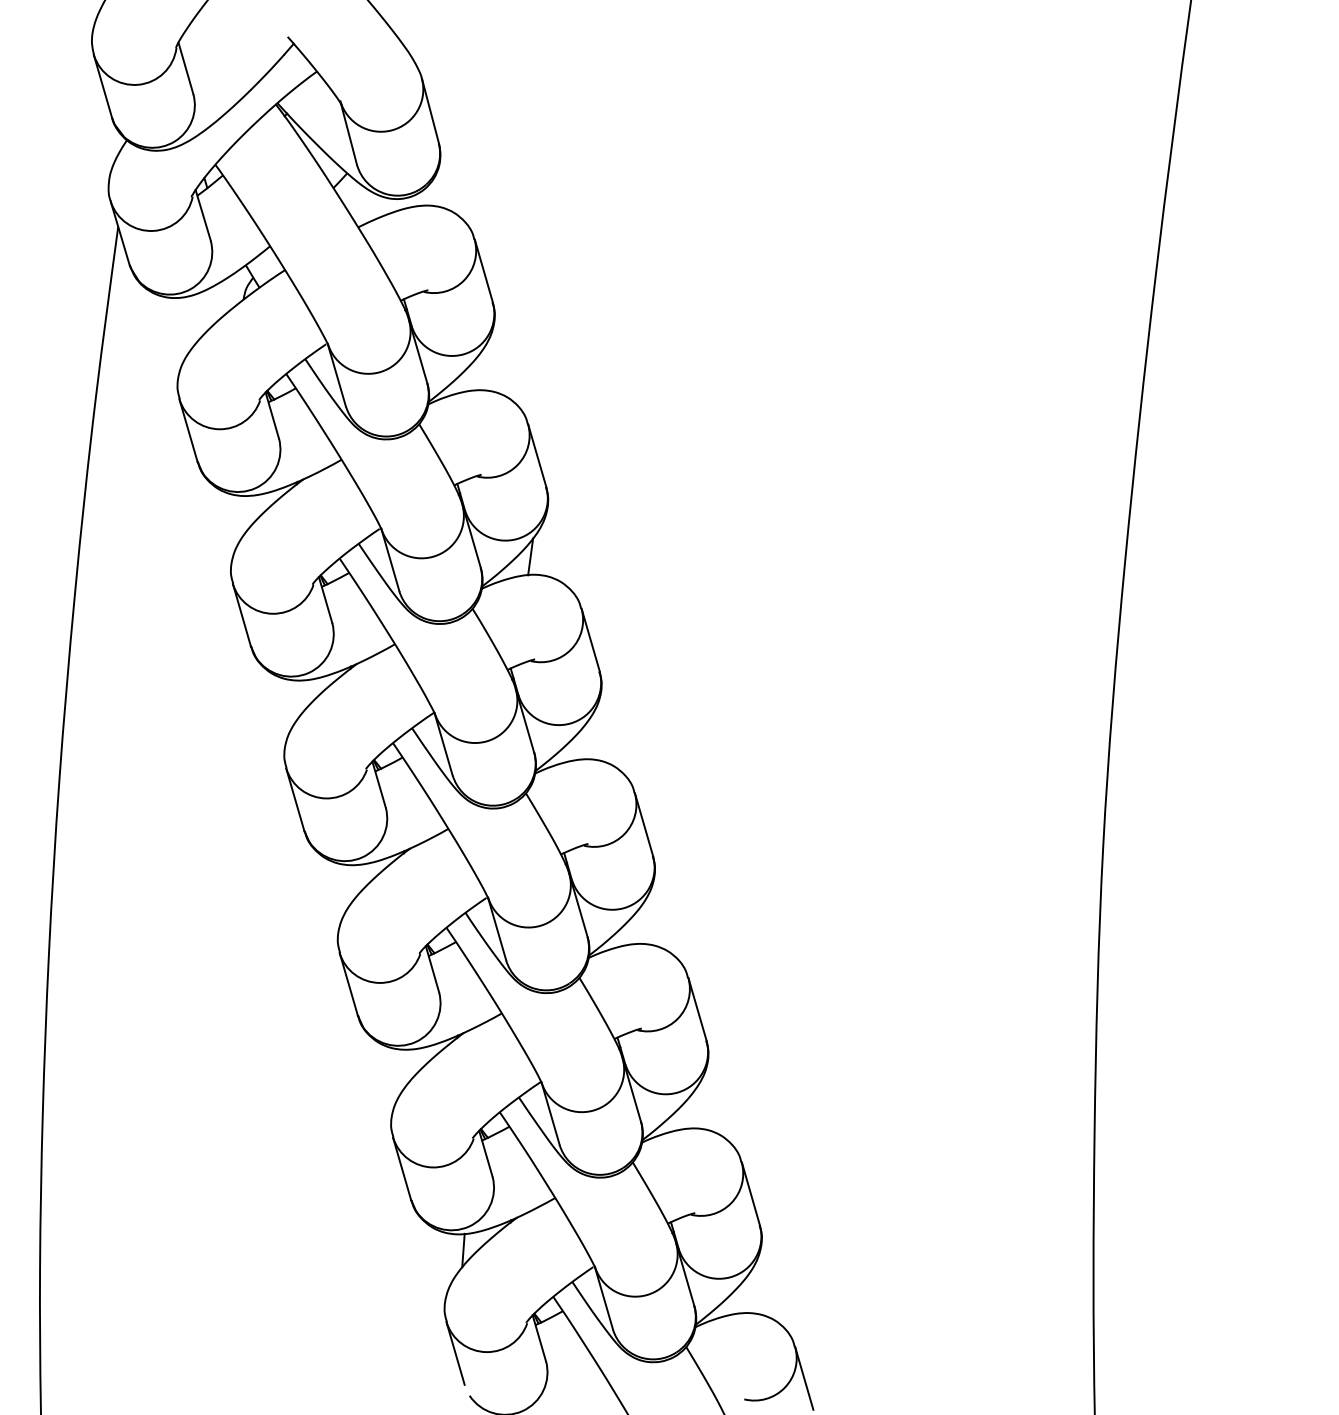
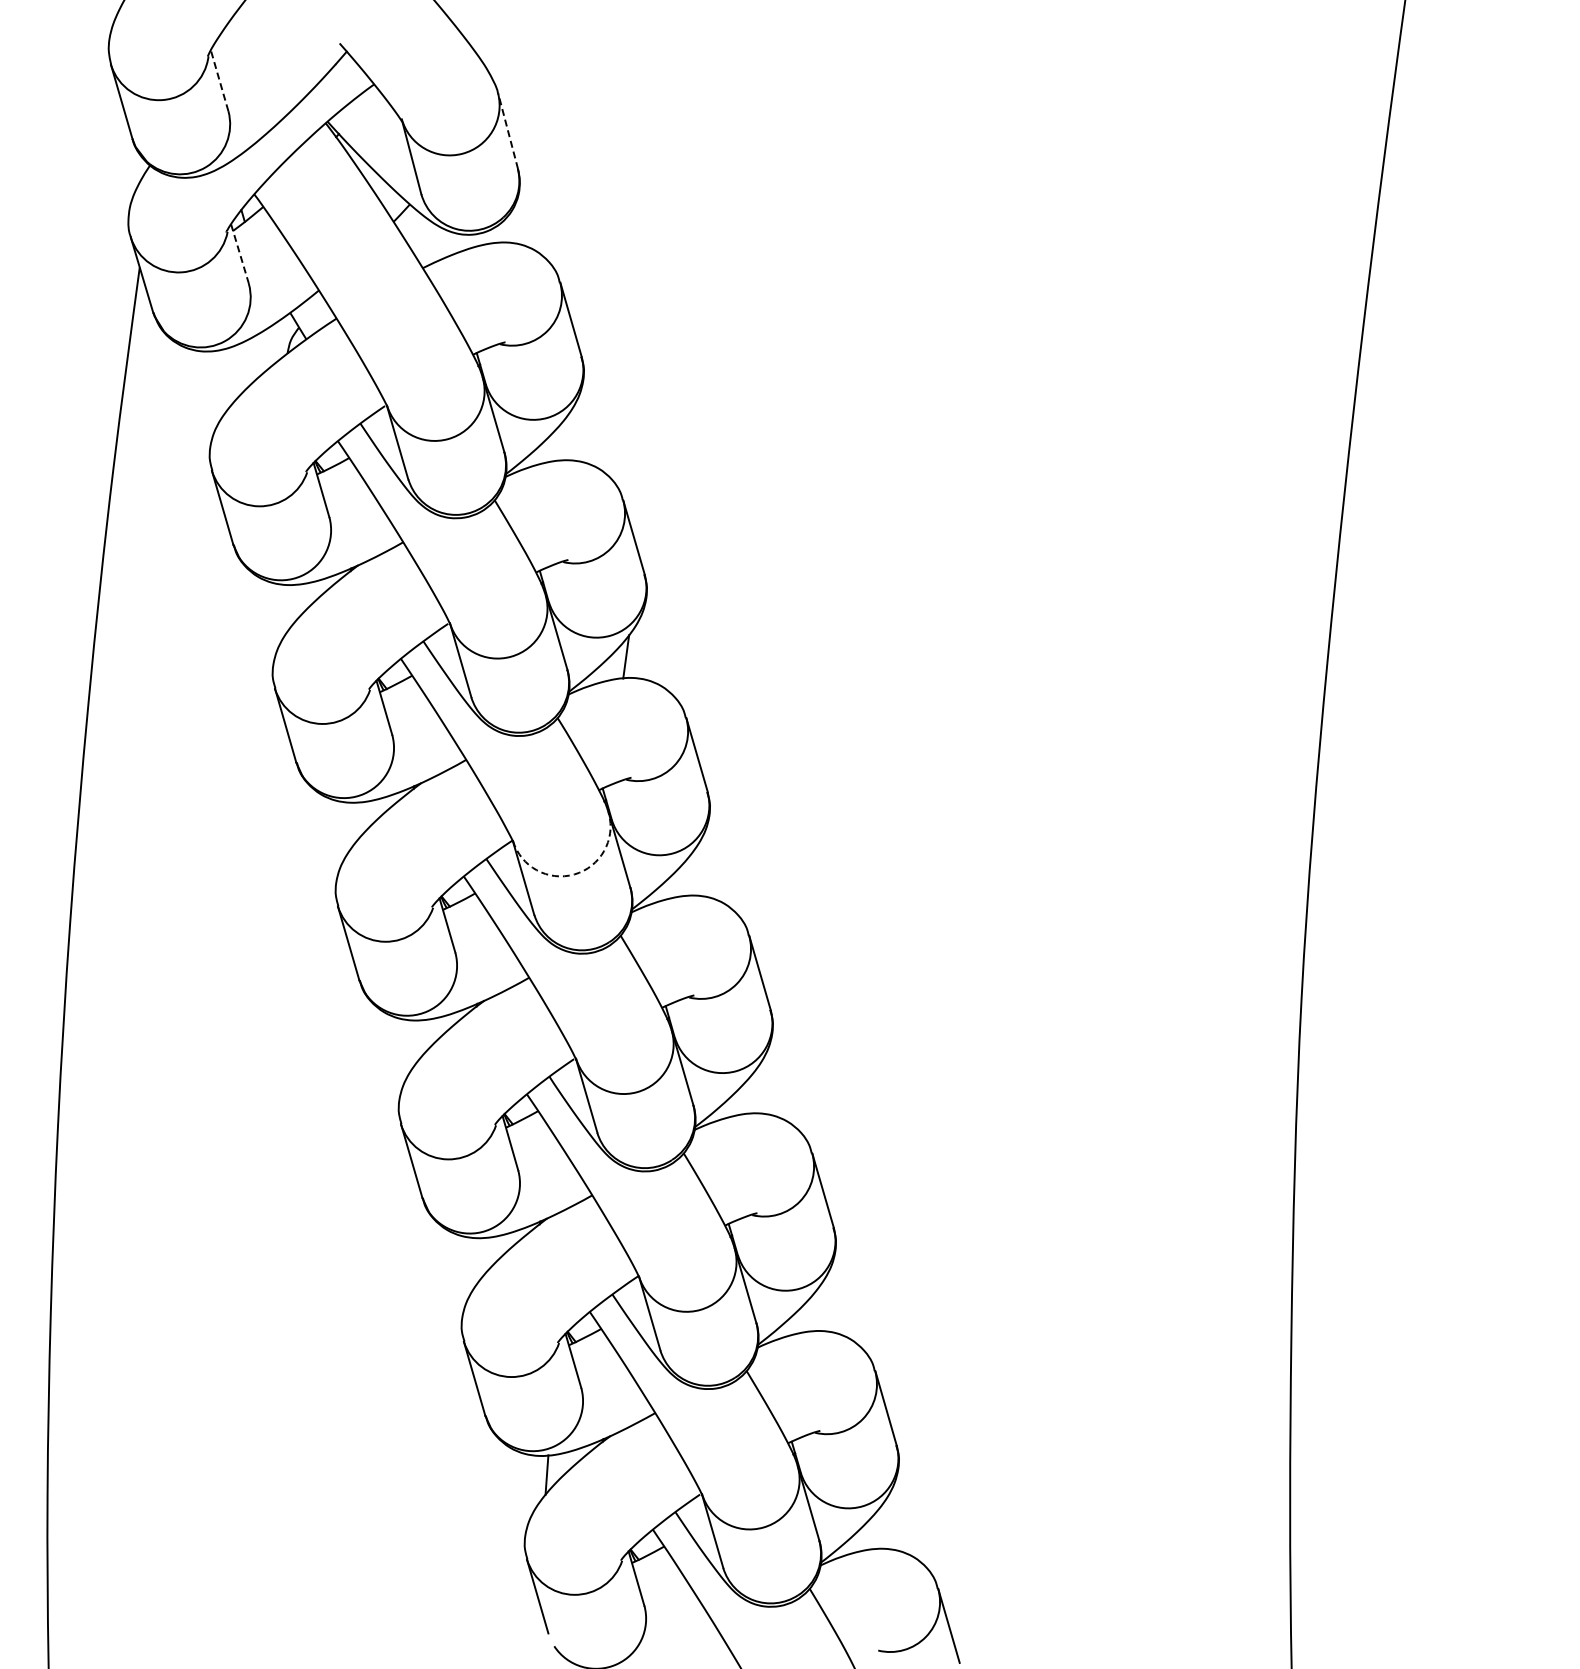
line: (185, 68) -> (219, 80), solid -> dashed
line: (429, 110) -> (507, 130), solid -> dashed
line: (202, 214) -> (239, 253), solid -> dashed
arc: (486, 741) -> (574, 874), solid -> dashed

